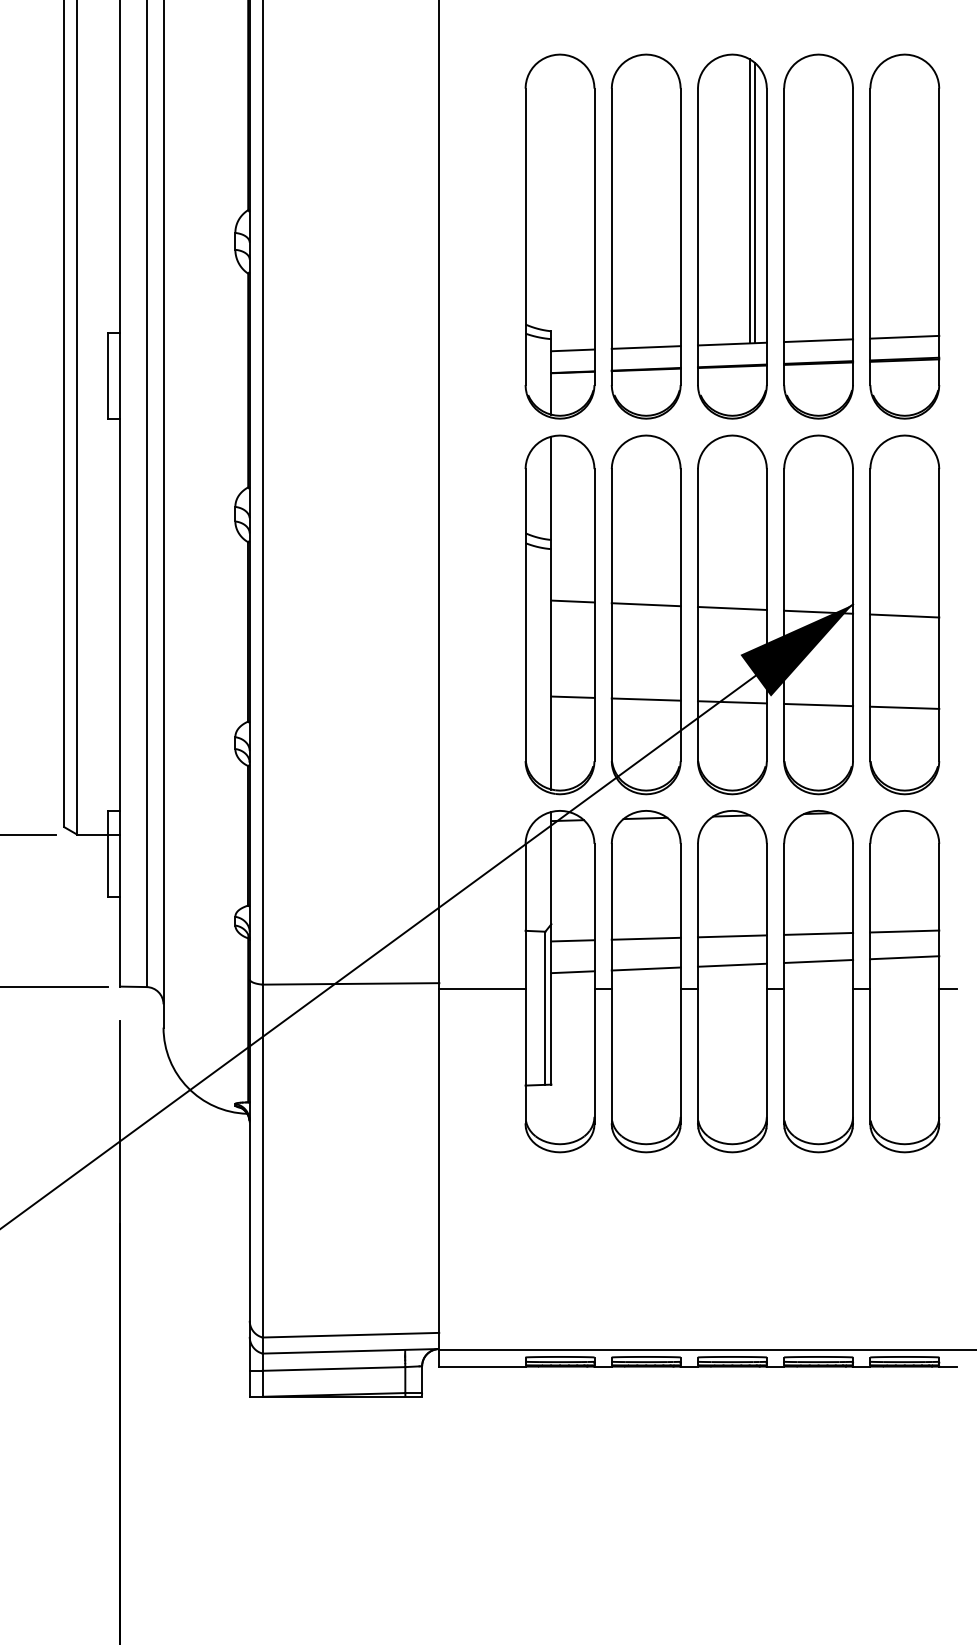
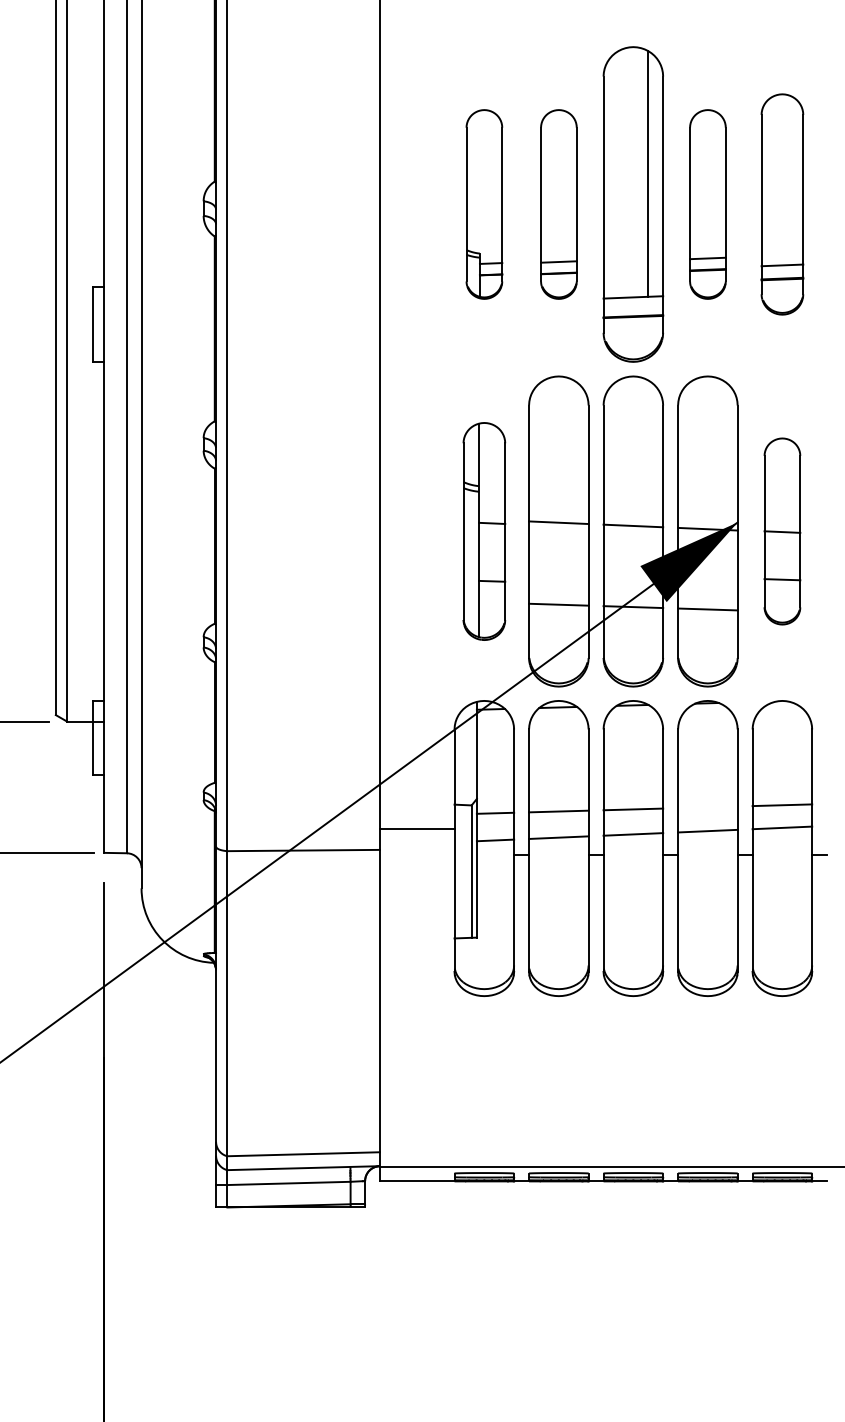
line: (754, 203) -> (652, 175), removed
part: (560, 236) -> (484, 204), size x0.6
part: (645, 236) -> (558, 204), size x0.6
part: (818, 236) -> (707, 204), size x0.6
part: (904, 236) -> (782, 204), size x0.7
part: (560, 614) -> (484, 531), size x0.7
part: (904, 614) -> (782, 531), size x0.6
line: (818, 934) -> (707, 807), removed
line: (482, 988) -> (417, 828), moved

